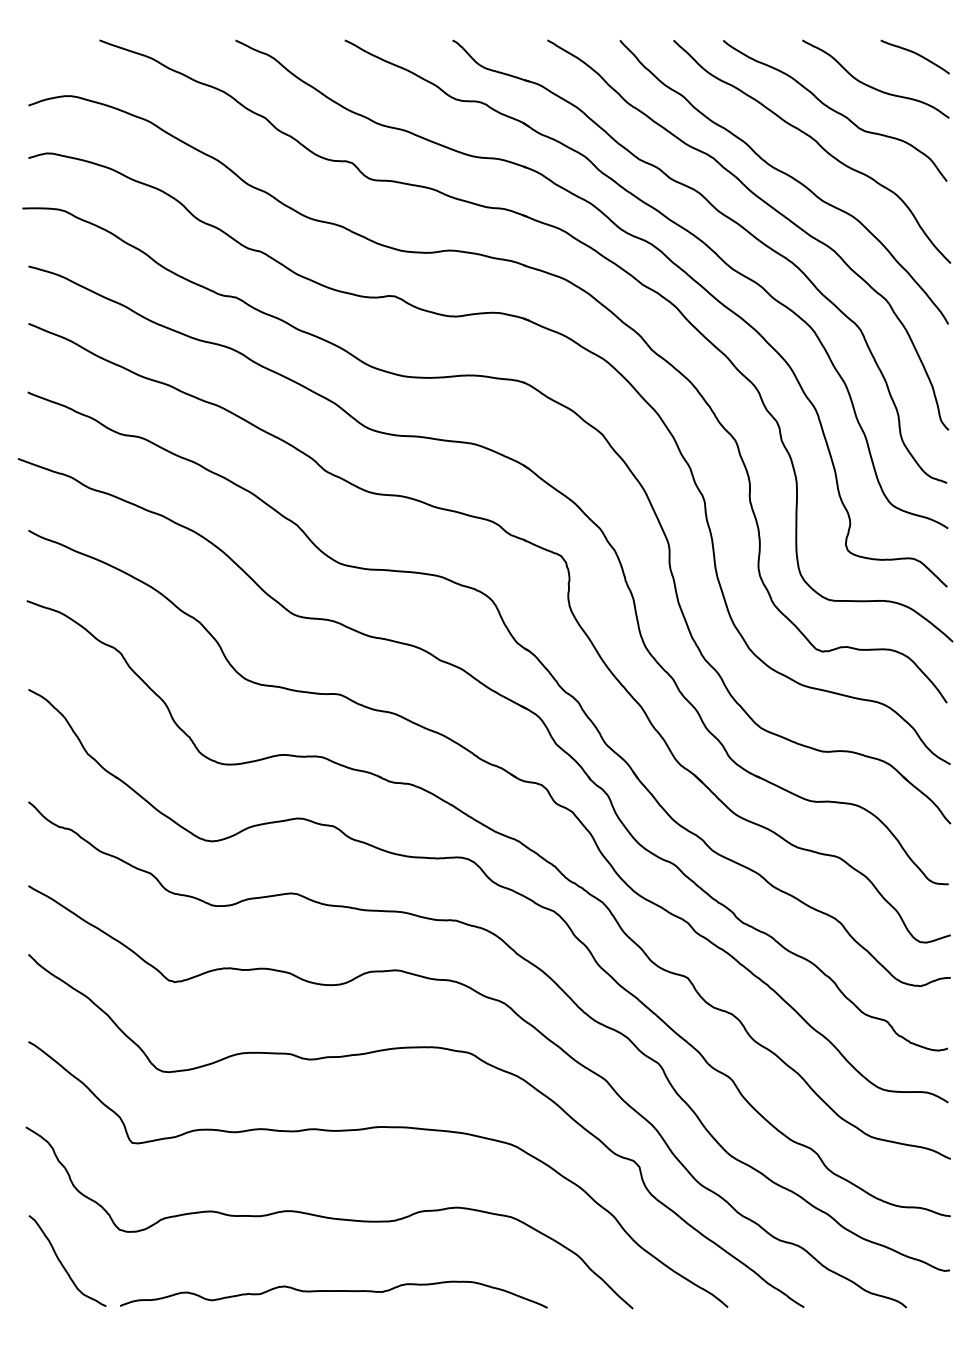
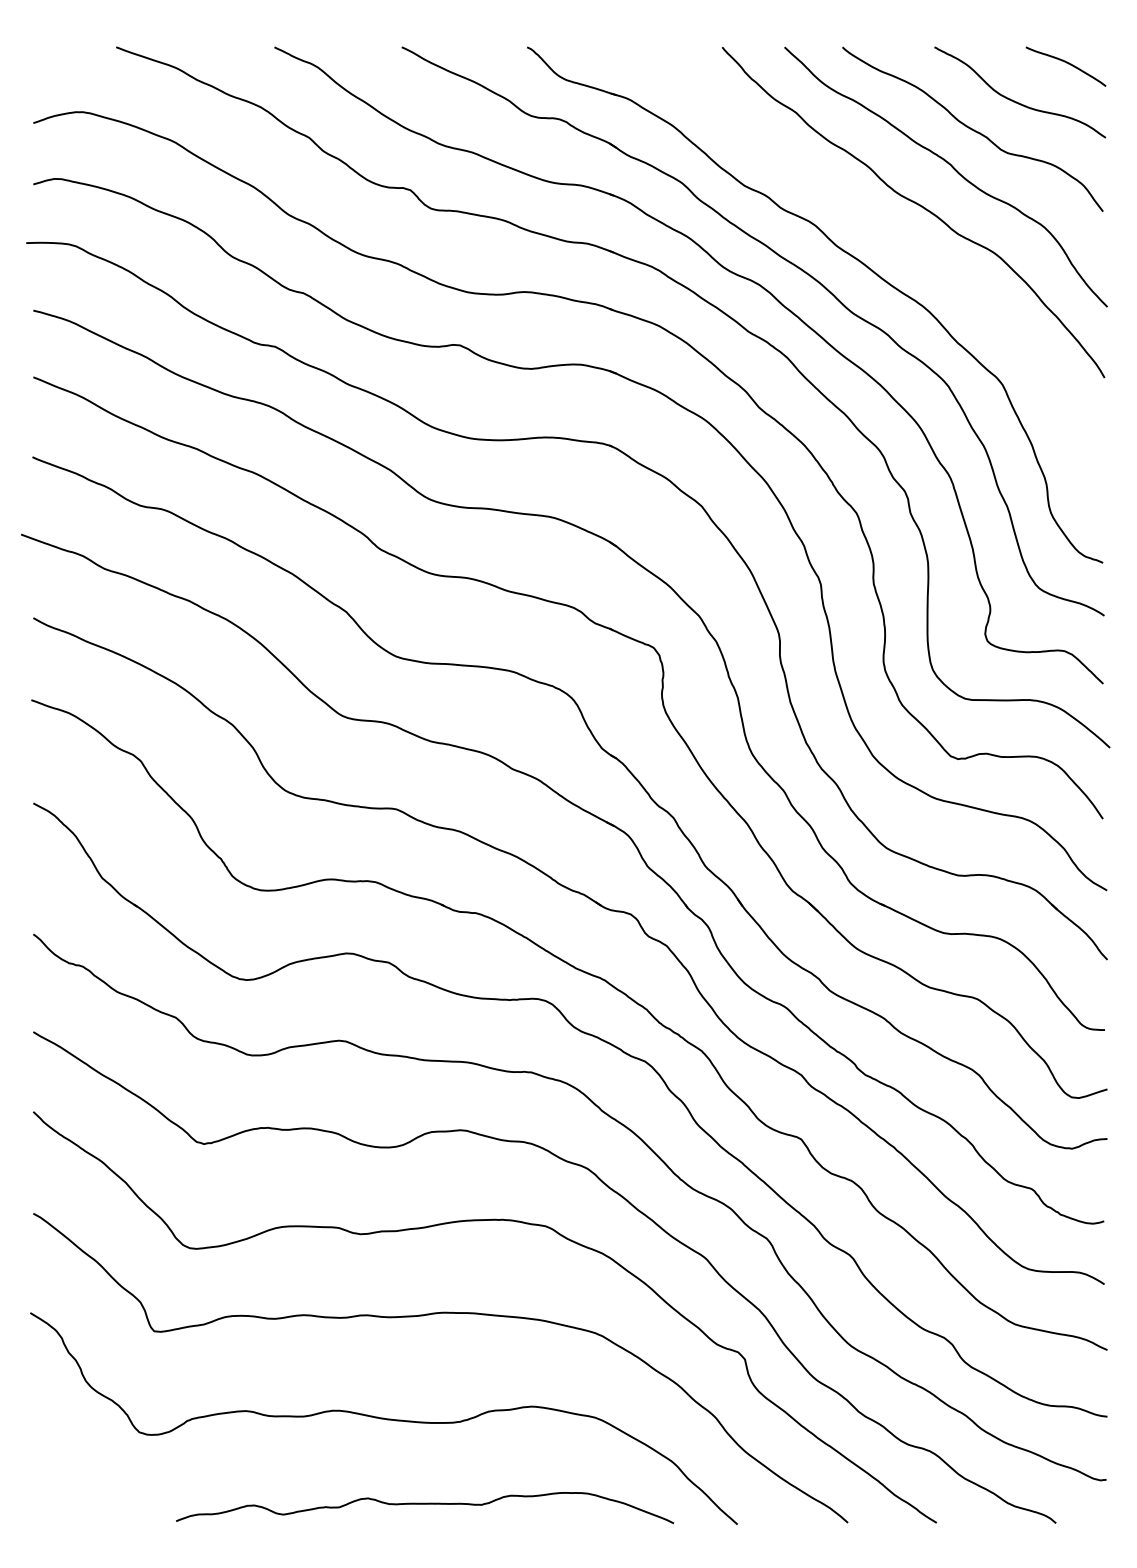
curve: (767, 205) -> (894, 239), removed
curve: (62, 1263) -> (72, 1471), removed
curve: (333, 1291) -> (424, 1504), moved

